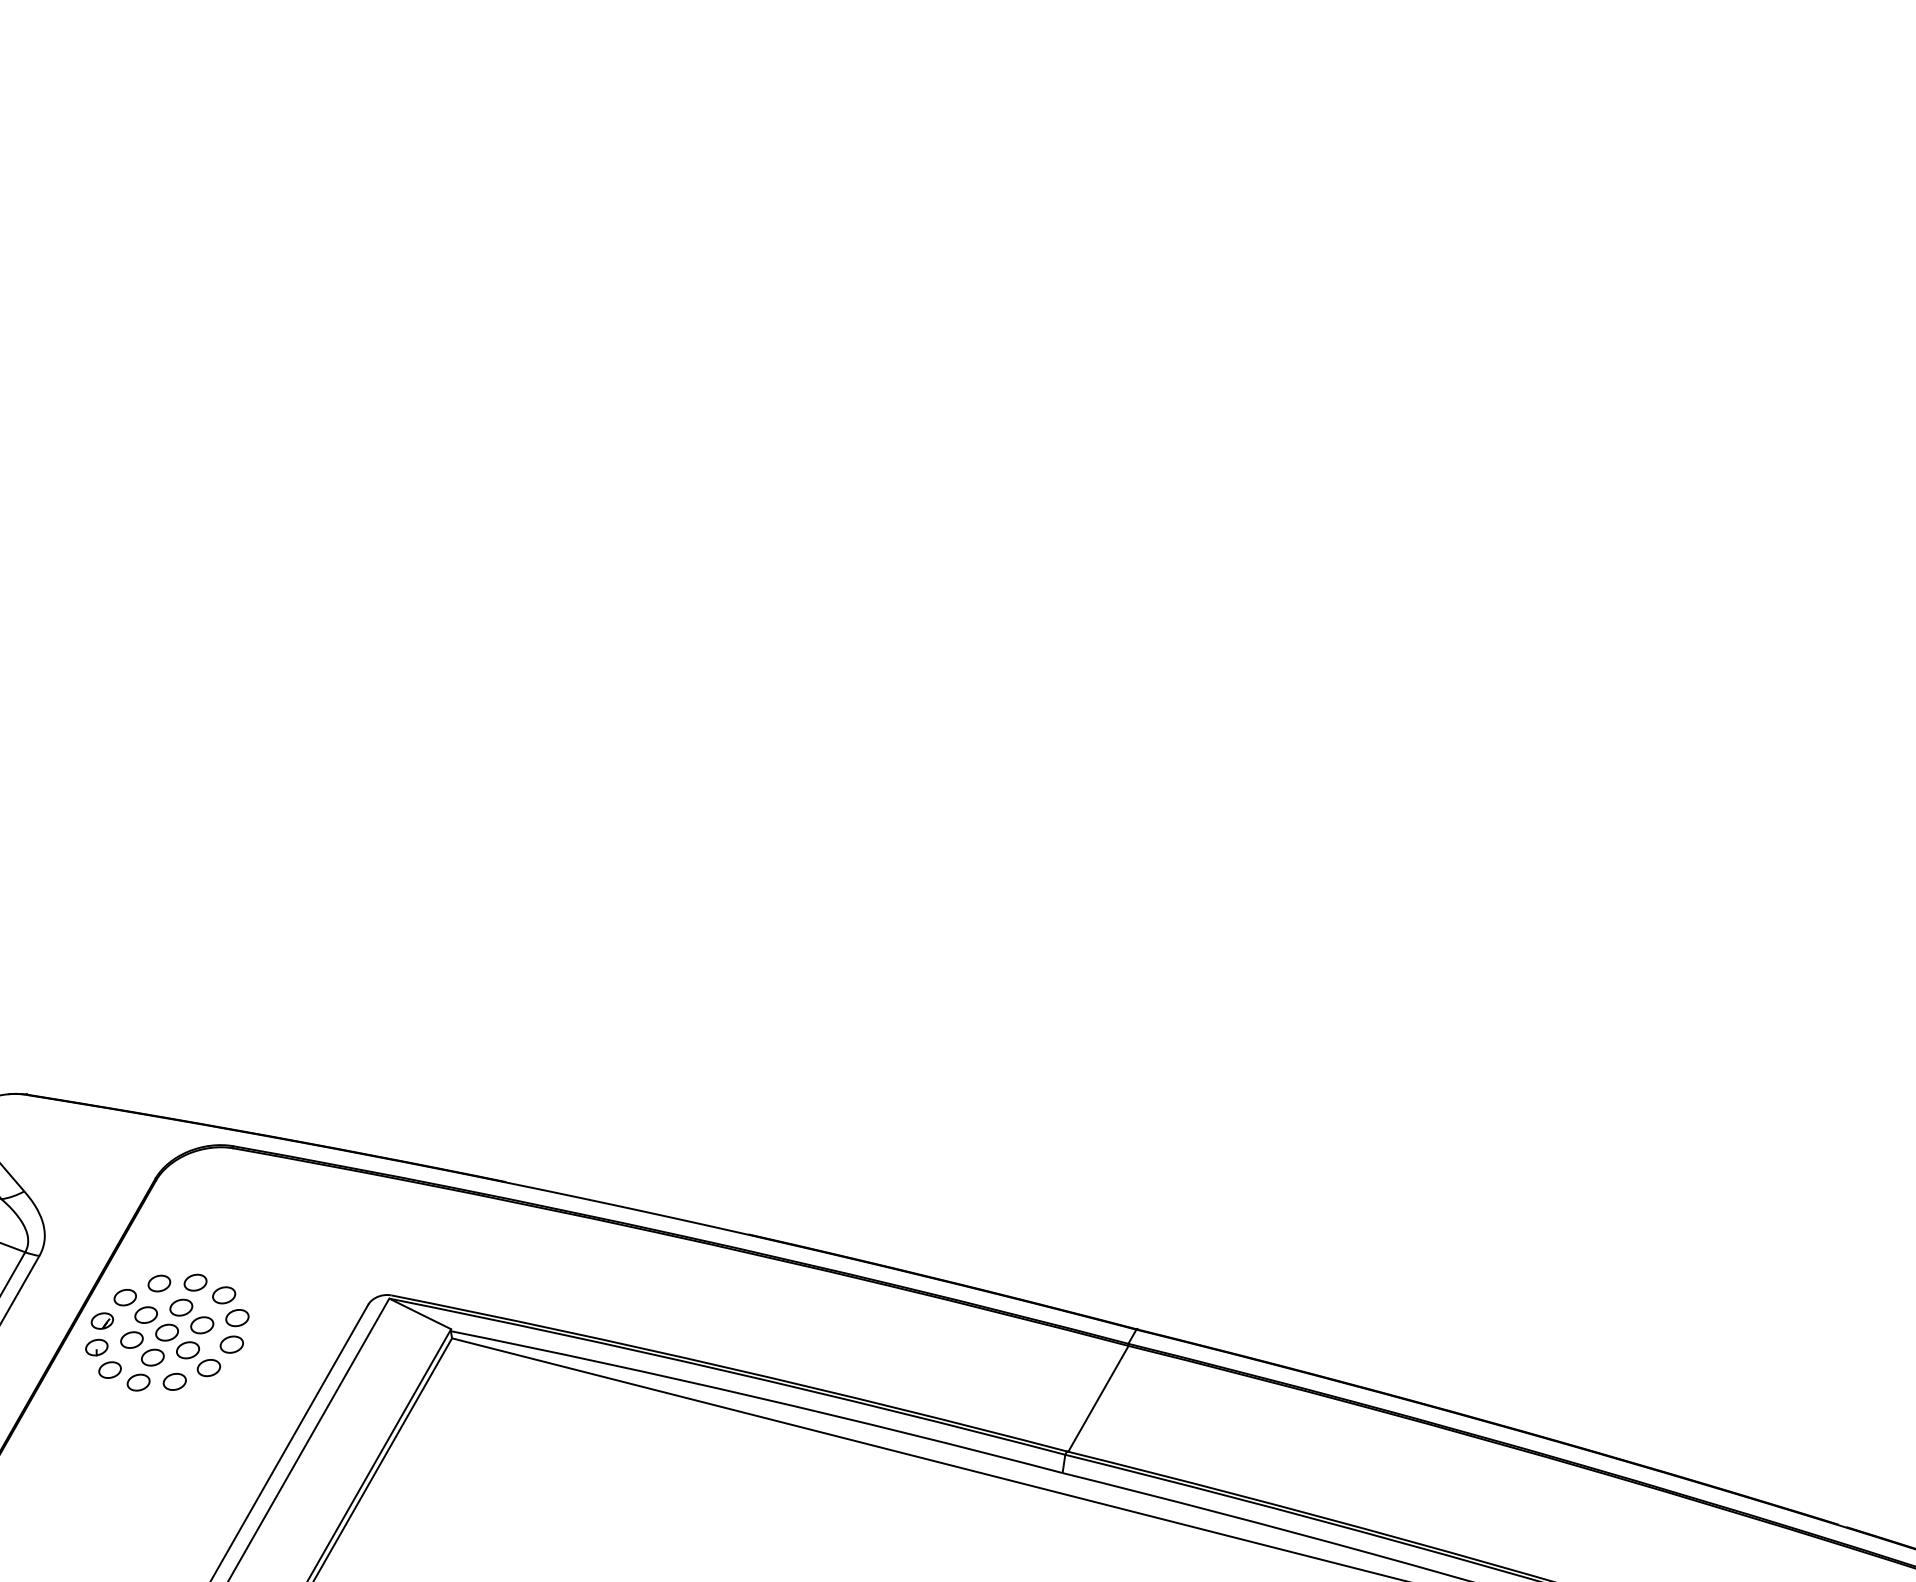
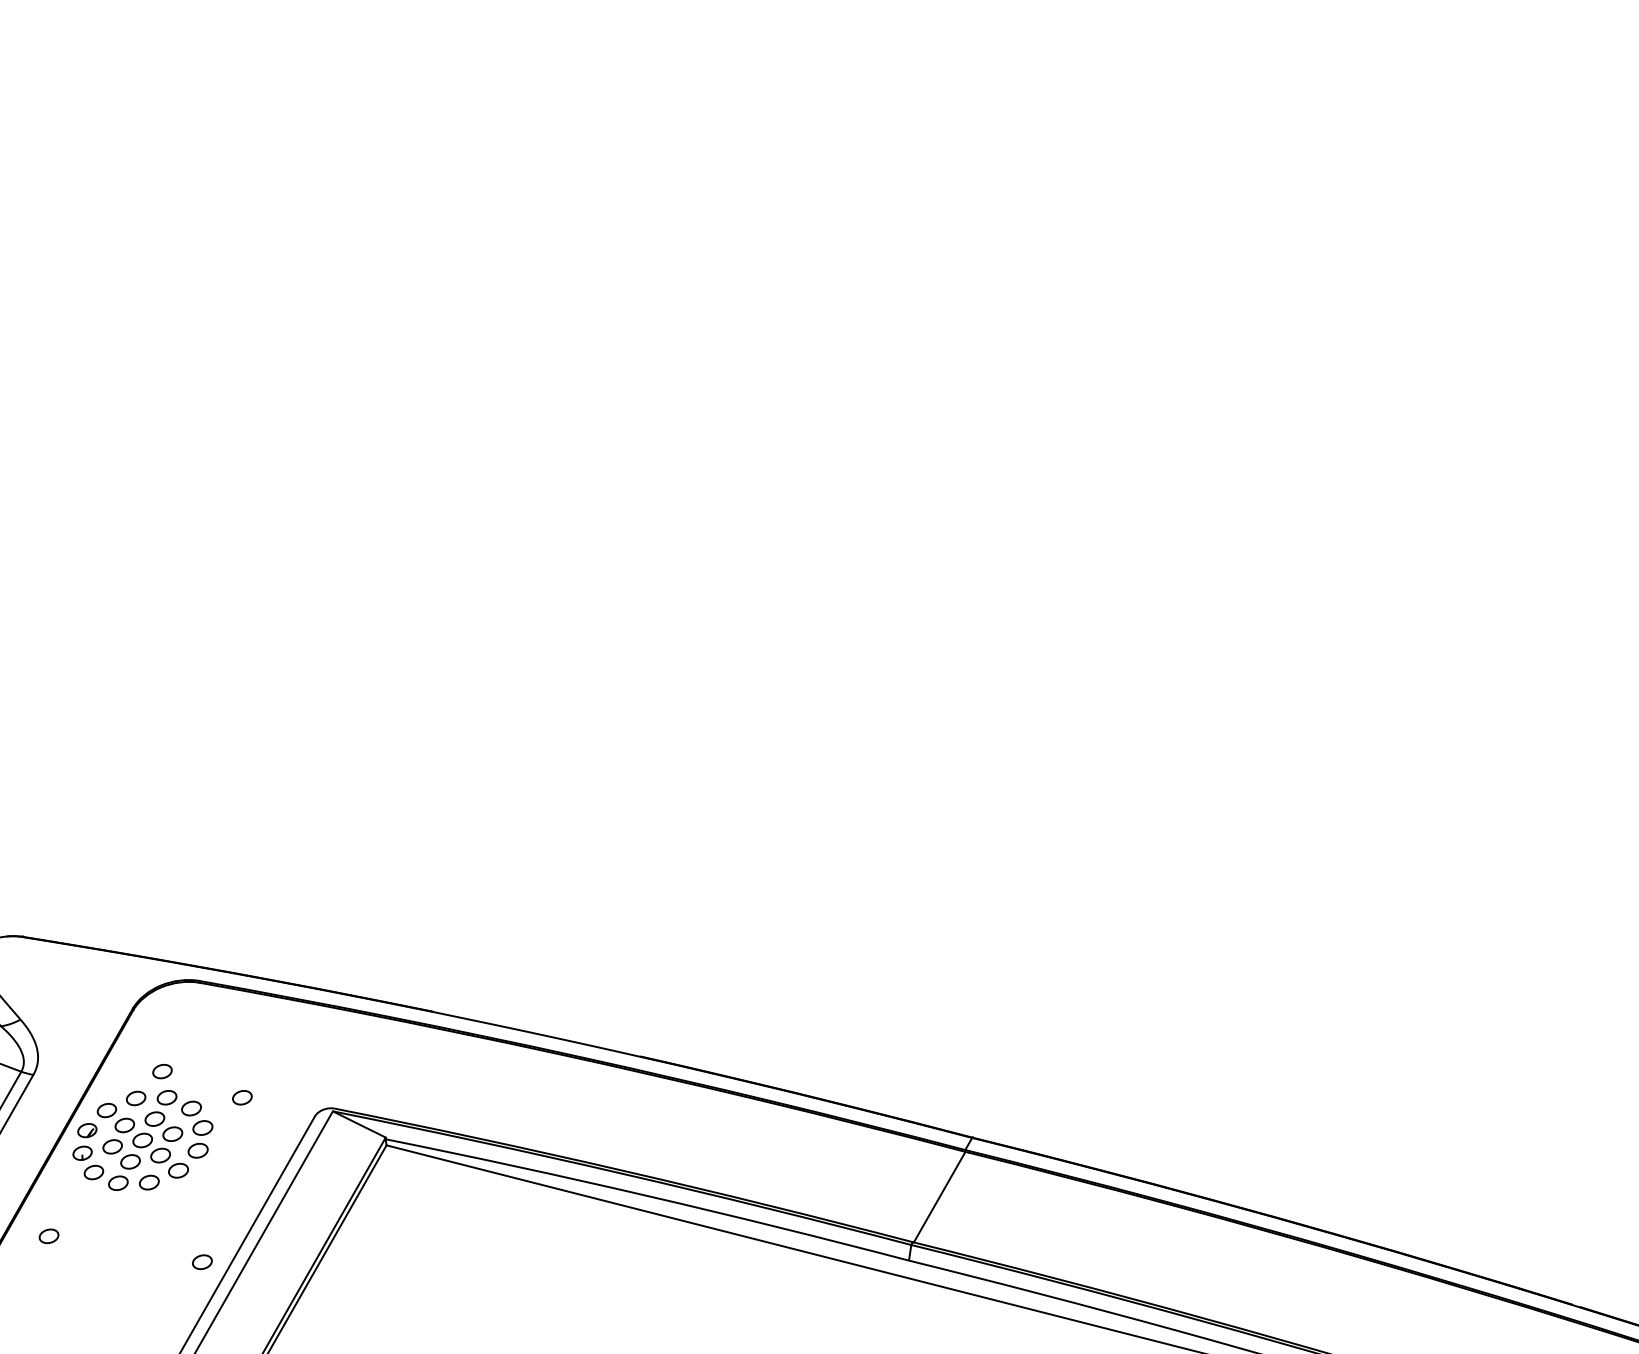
part: (189, 1251) -> (161, 1071), added
part: (283, 1282) -> (242, 1097), added
part: (57, 1444) -> (48, 1236), added
part: (236, 1474) -> (202, 1261), added

